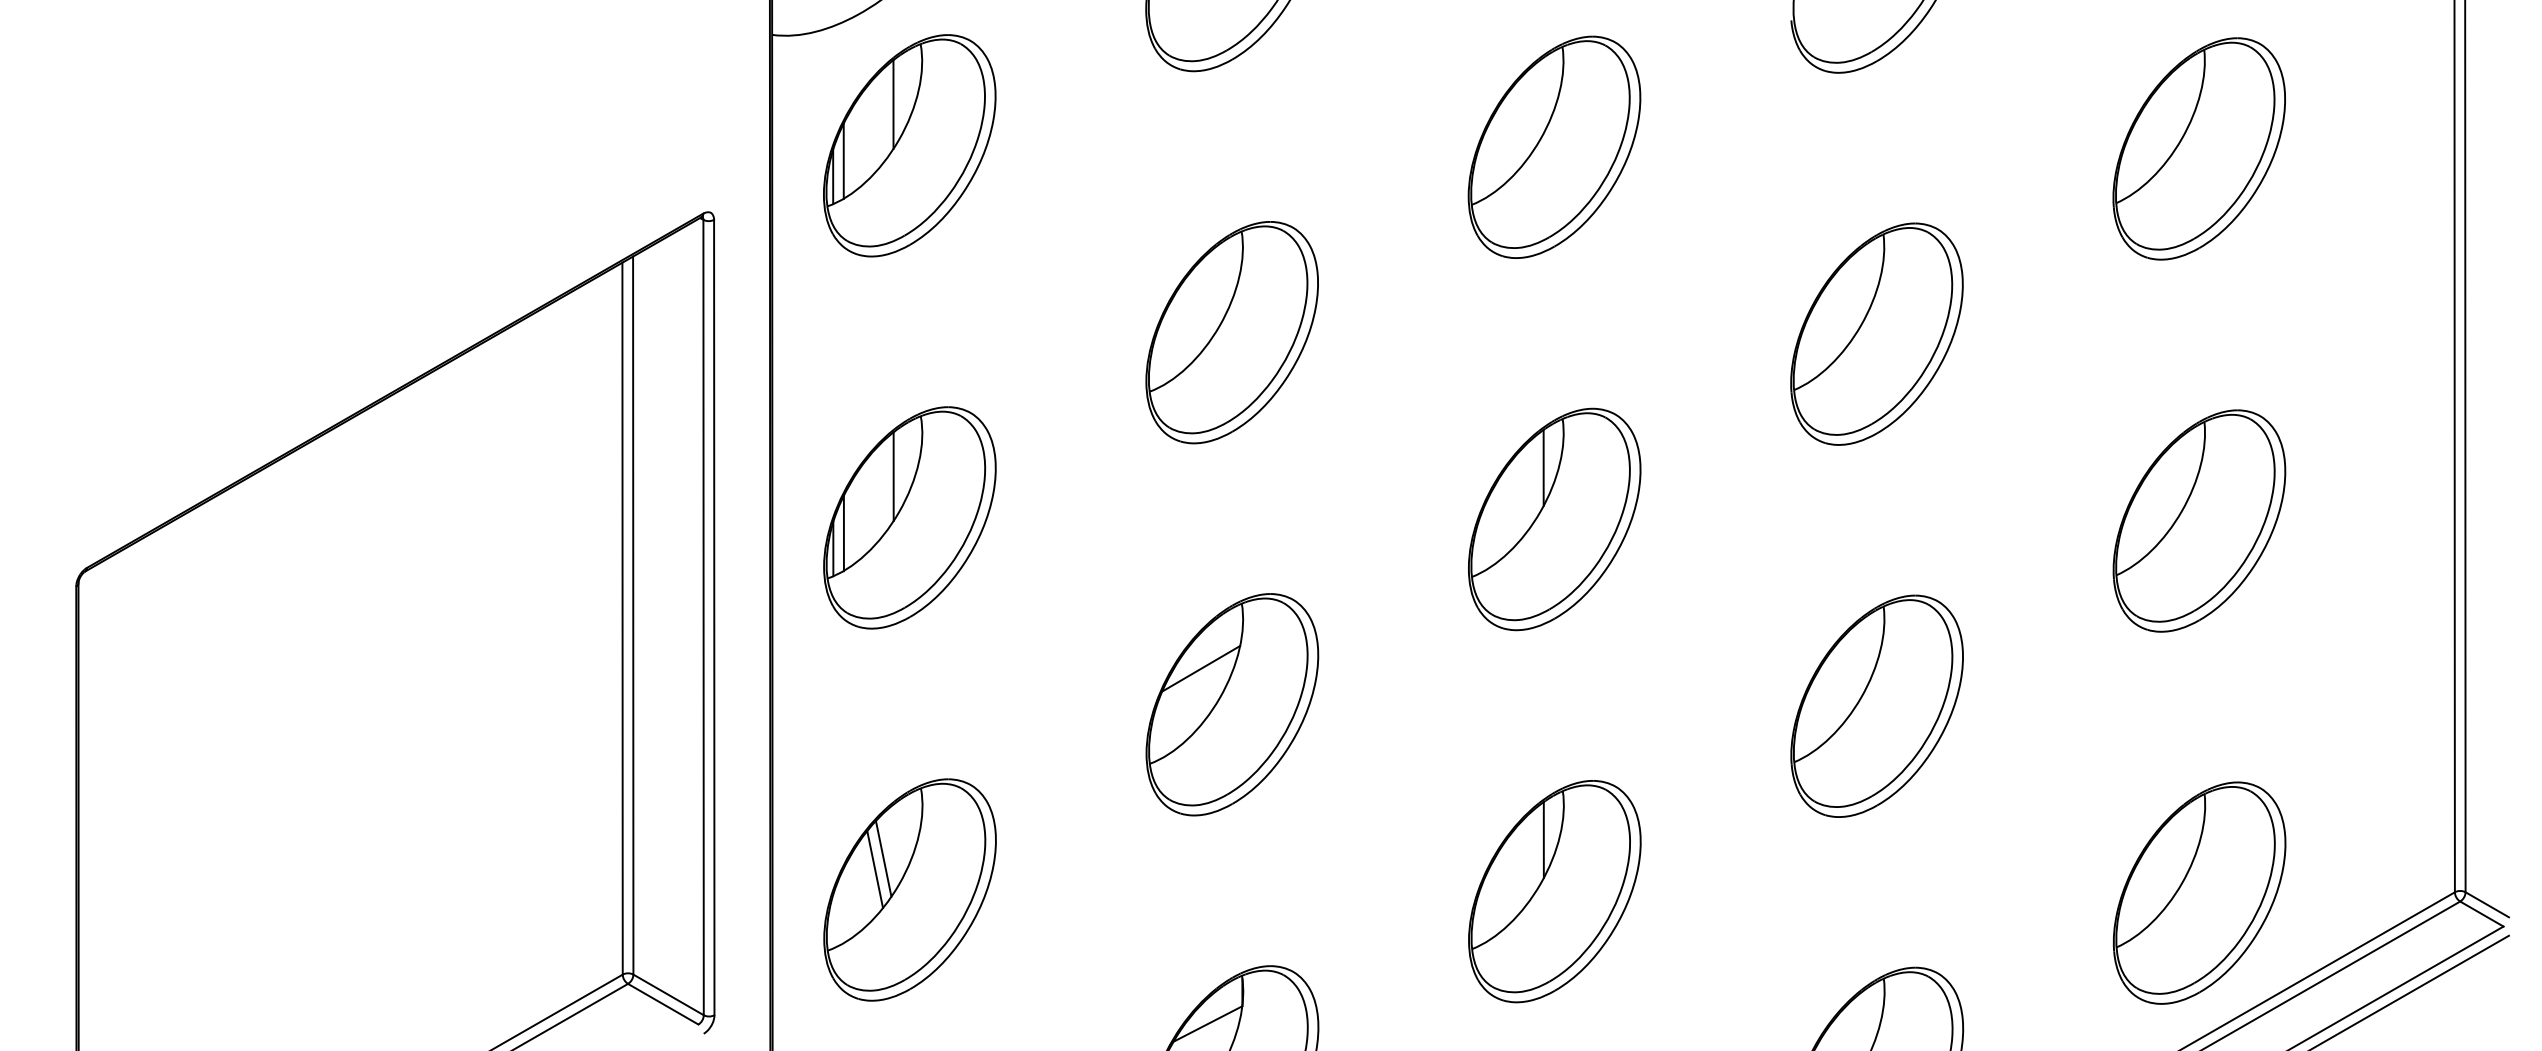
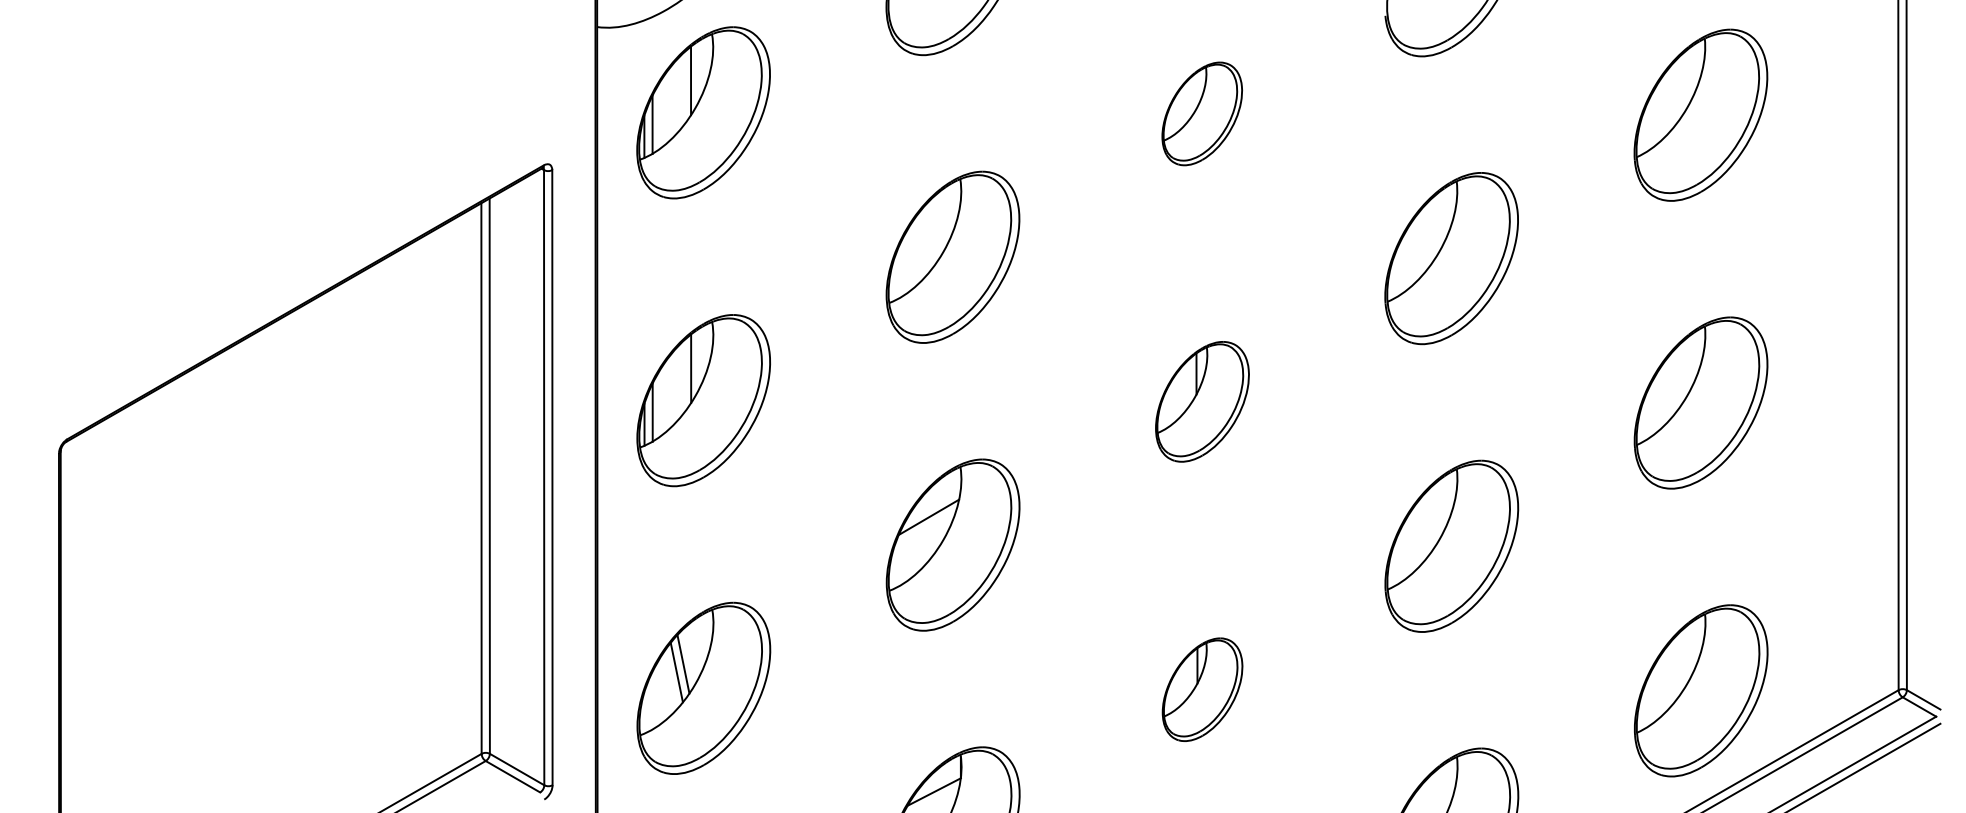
part: (1554, 146) -> (1202, 113), size x0.6
part: (1554, 519) -> (1202, 401), size x0.7
part: (1554, 891) -> (1202, 689), size x0.6

